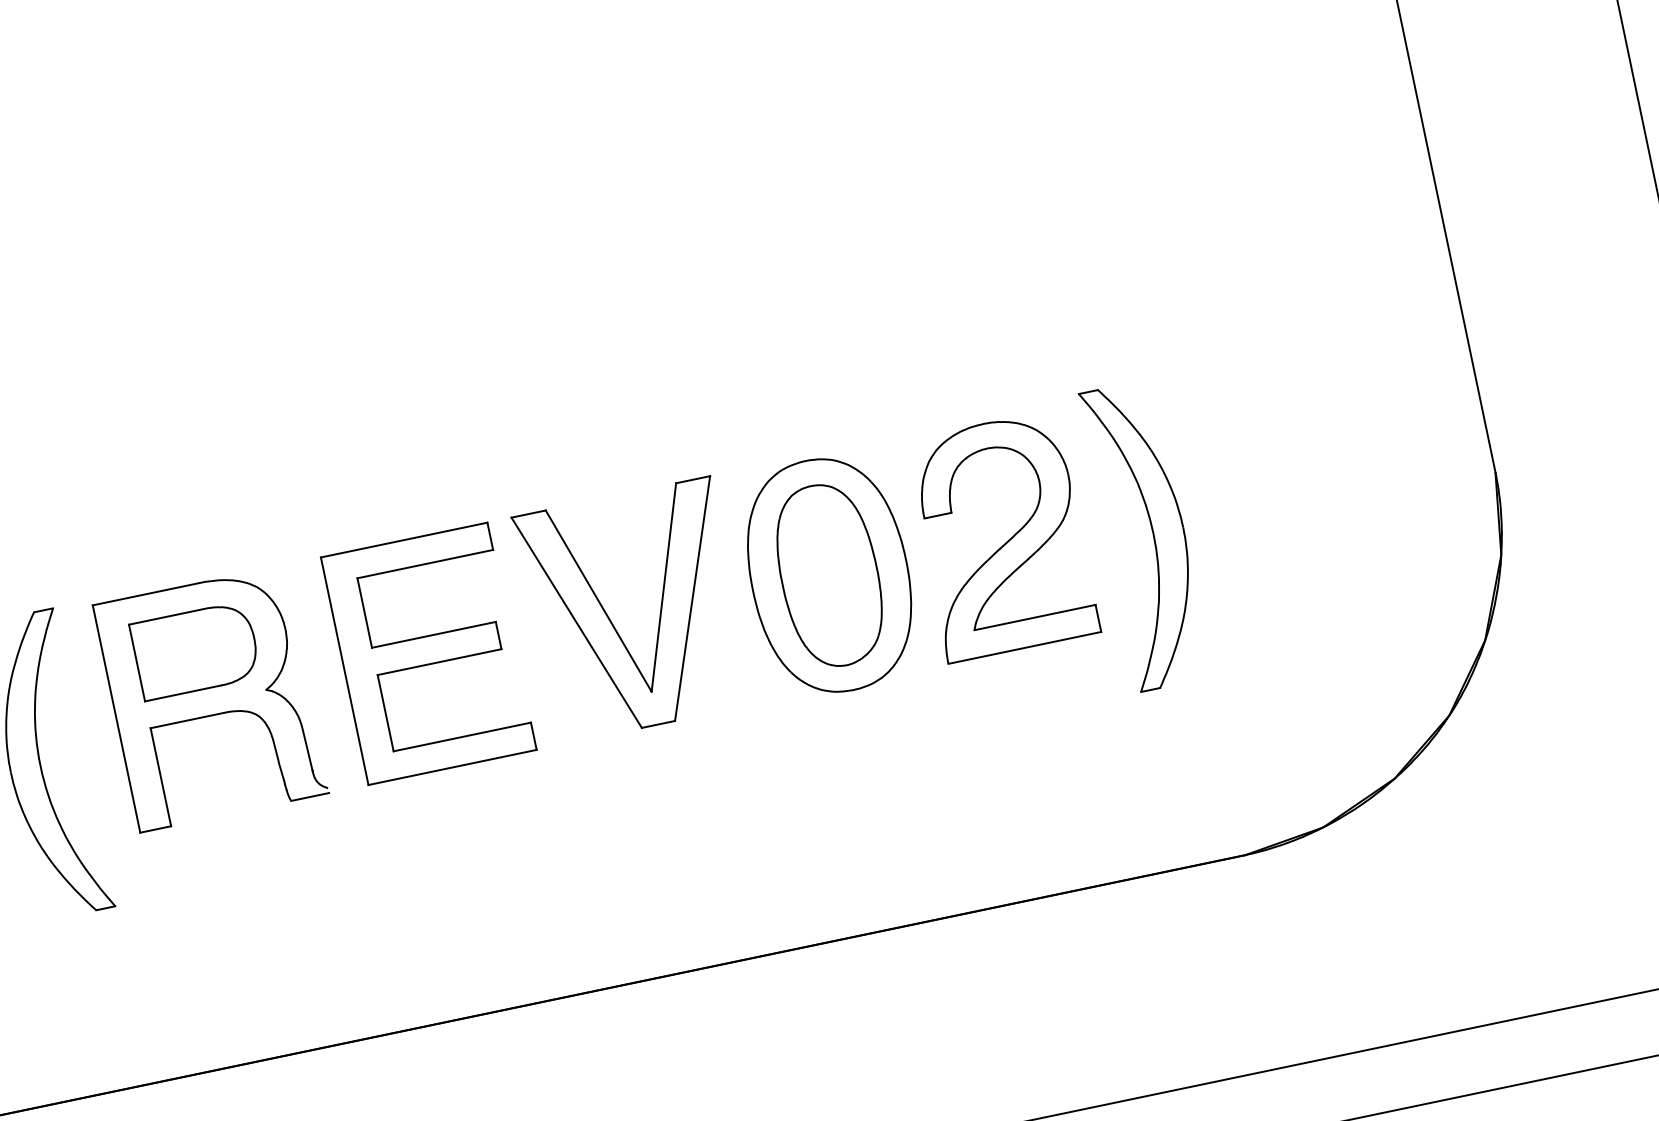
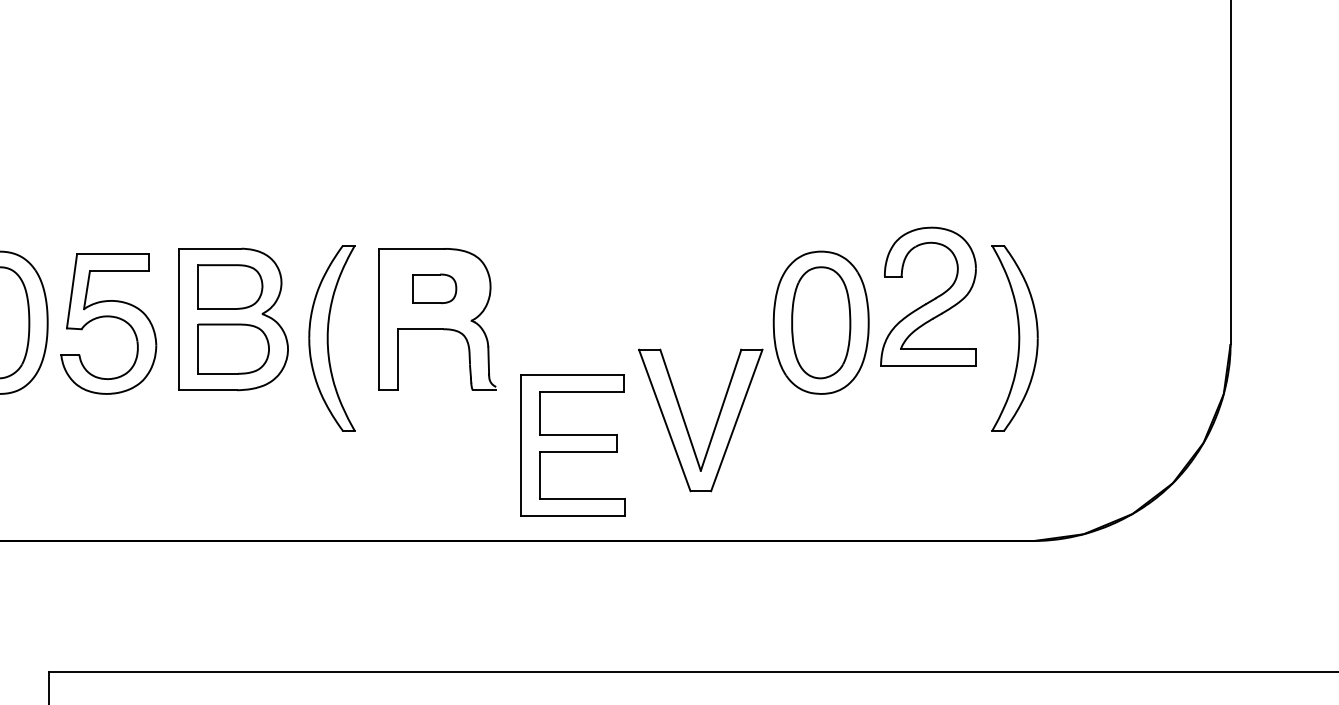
part: (1001, 535) -> (928, 296), moved
part: (612, 621) -> (686, 424), moved
part: (195, 650) -> (434, 288), size x0.6
part: (428, 653) -> (572, 445), moved

